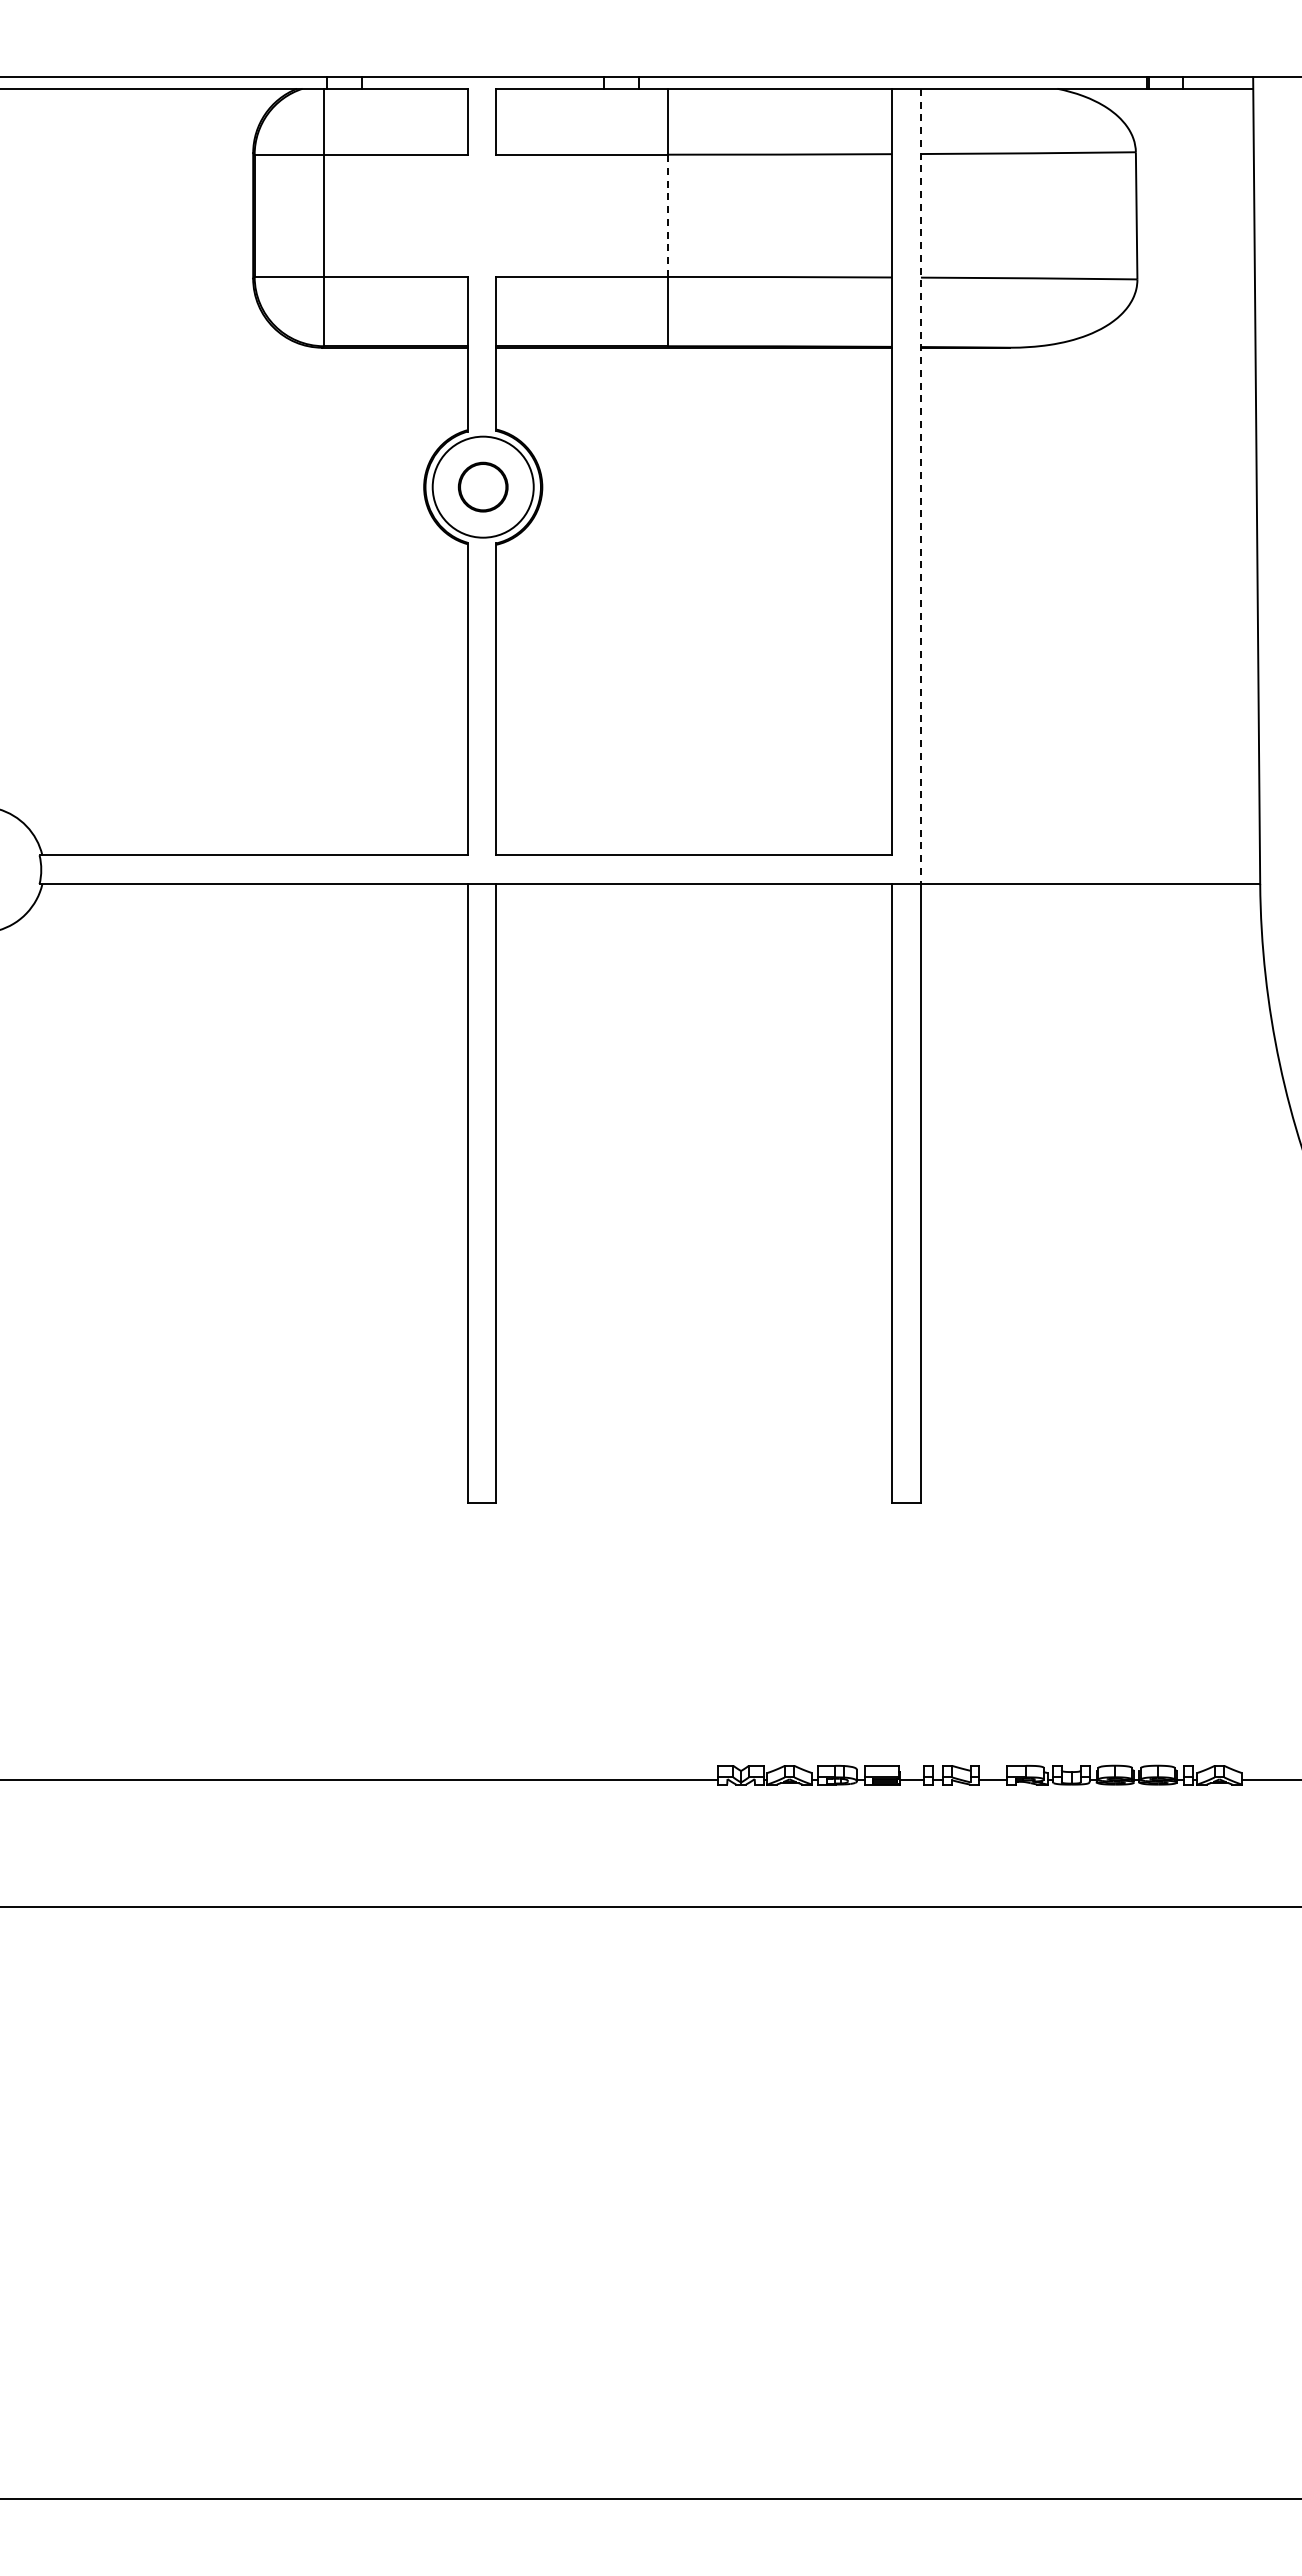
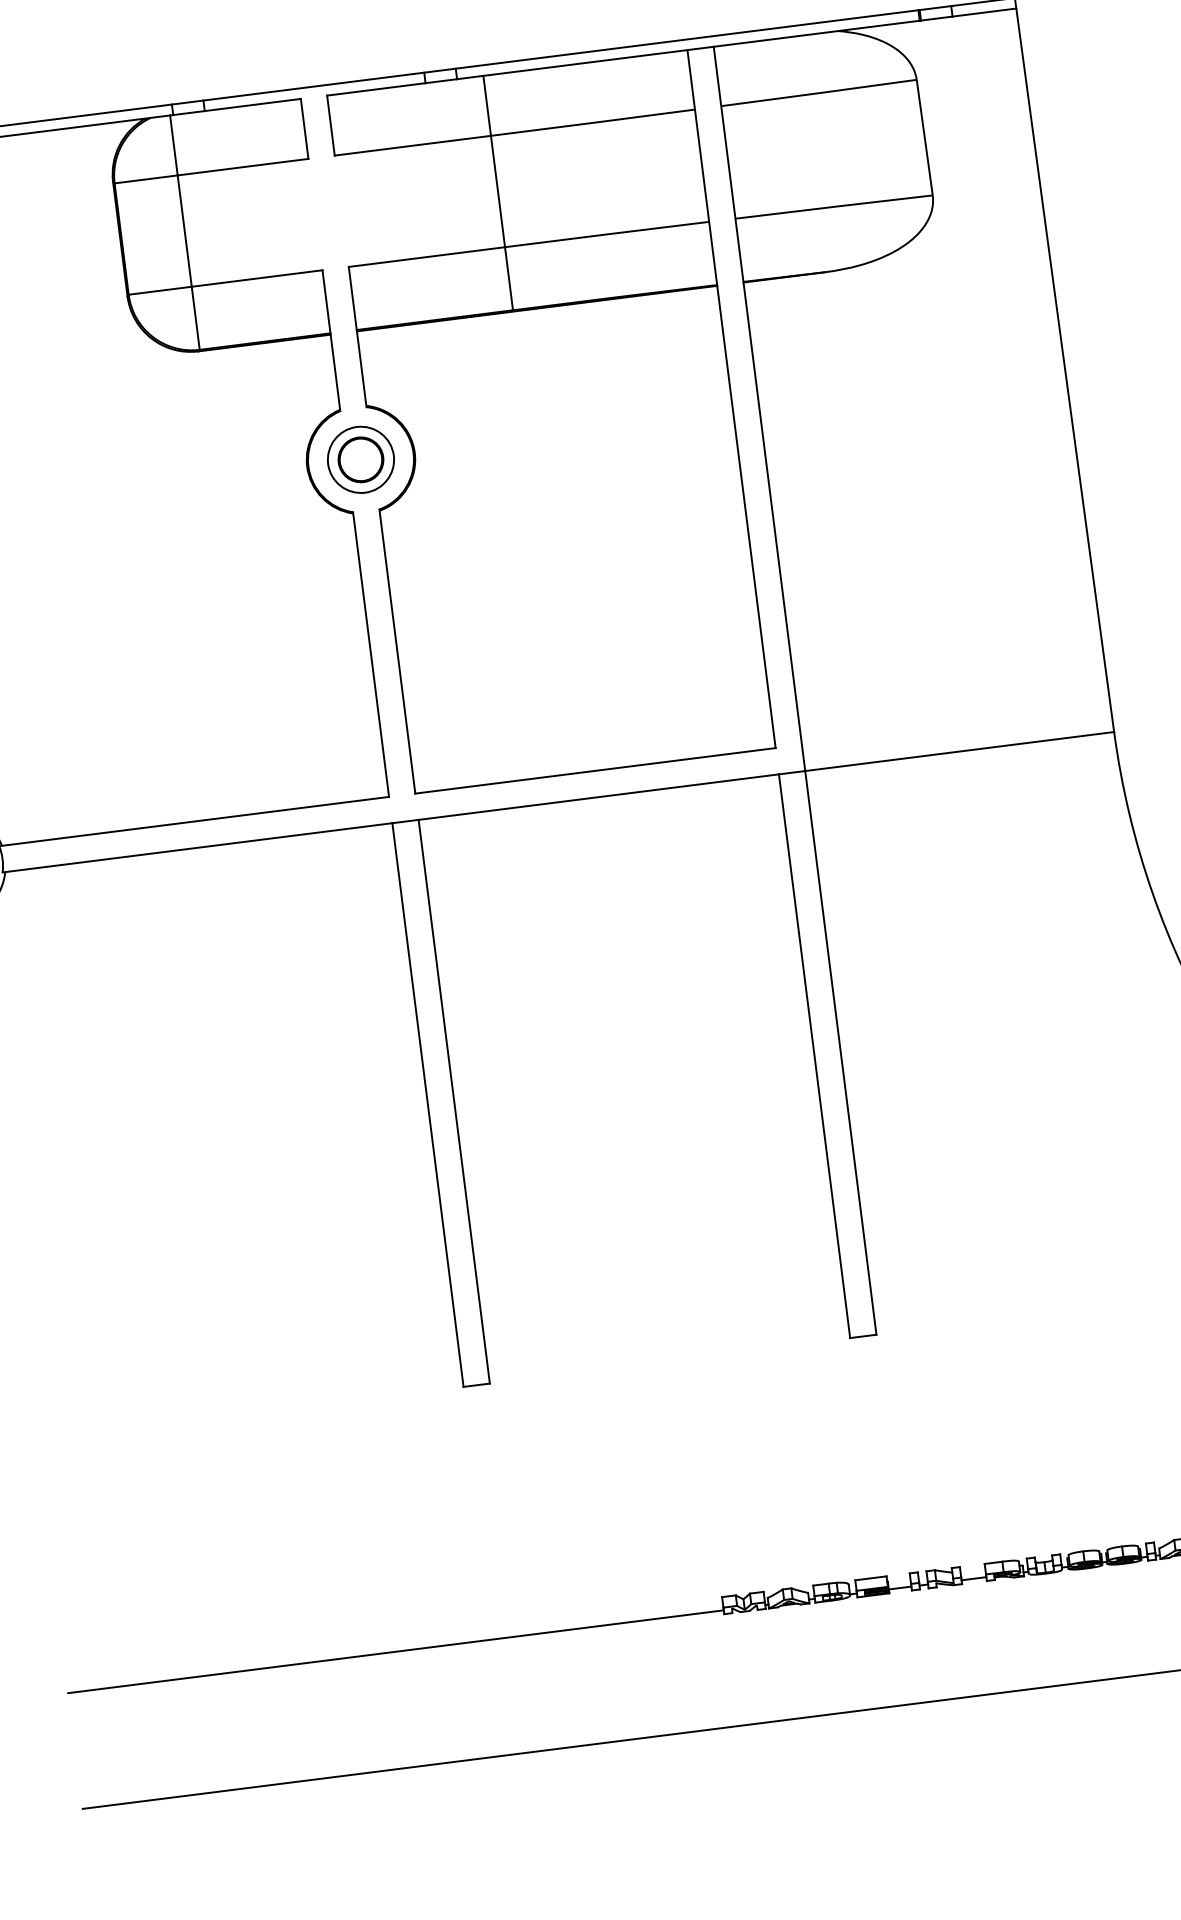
line: (667, 215) -> (497, 191), dashed -> solid
line: (920, 486) -> (759, 408), dashed -> solid
circle: (483, 487) -> (361, 460), size x0.71

